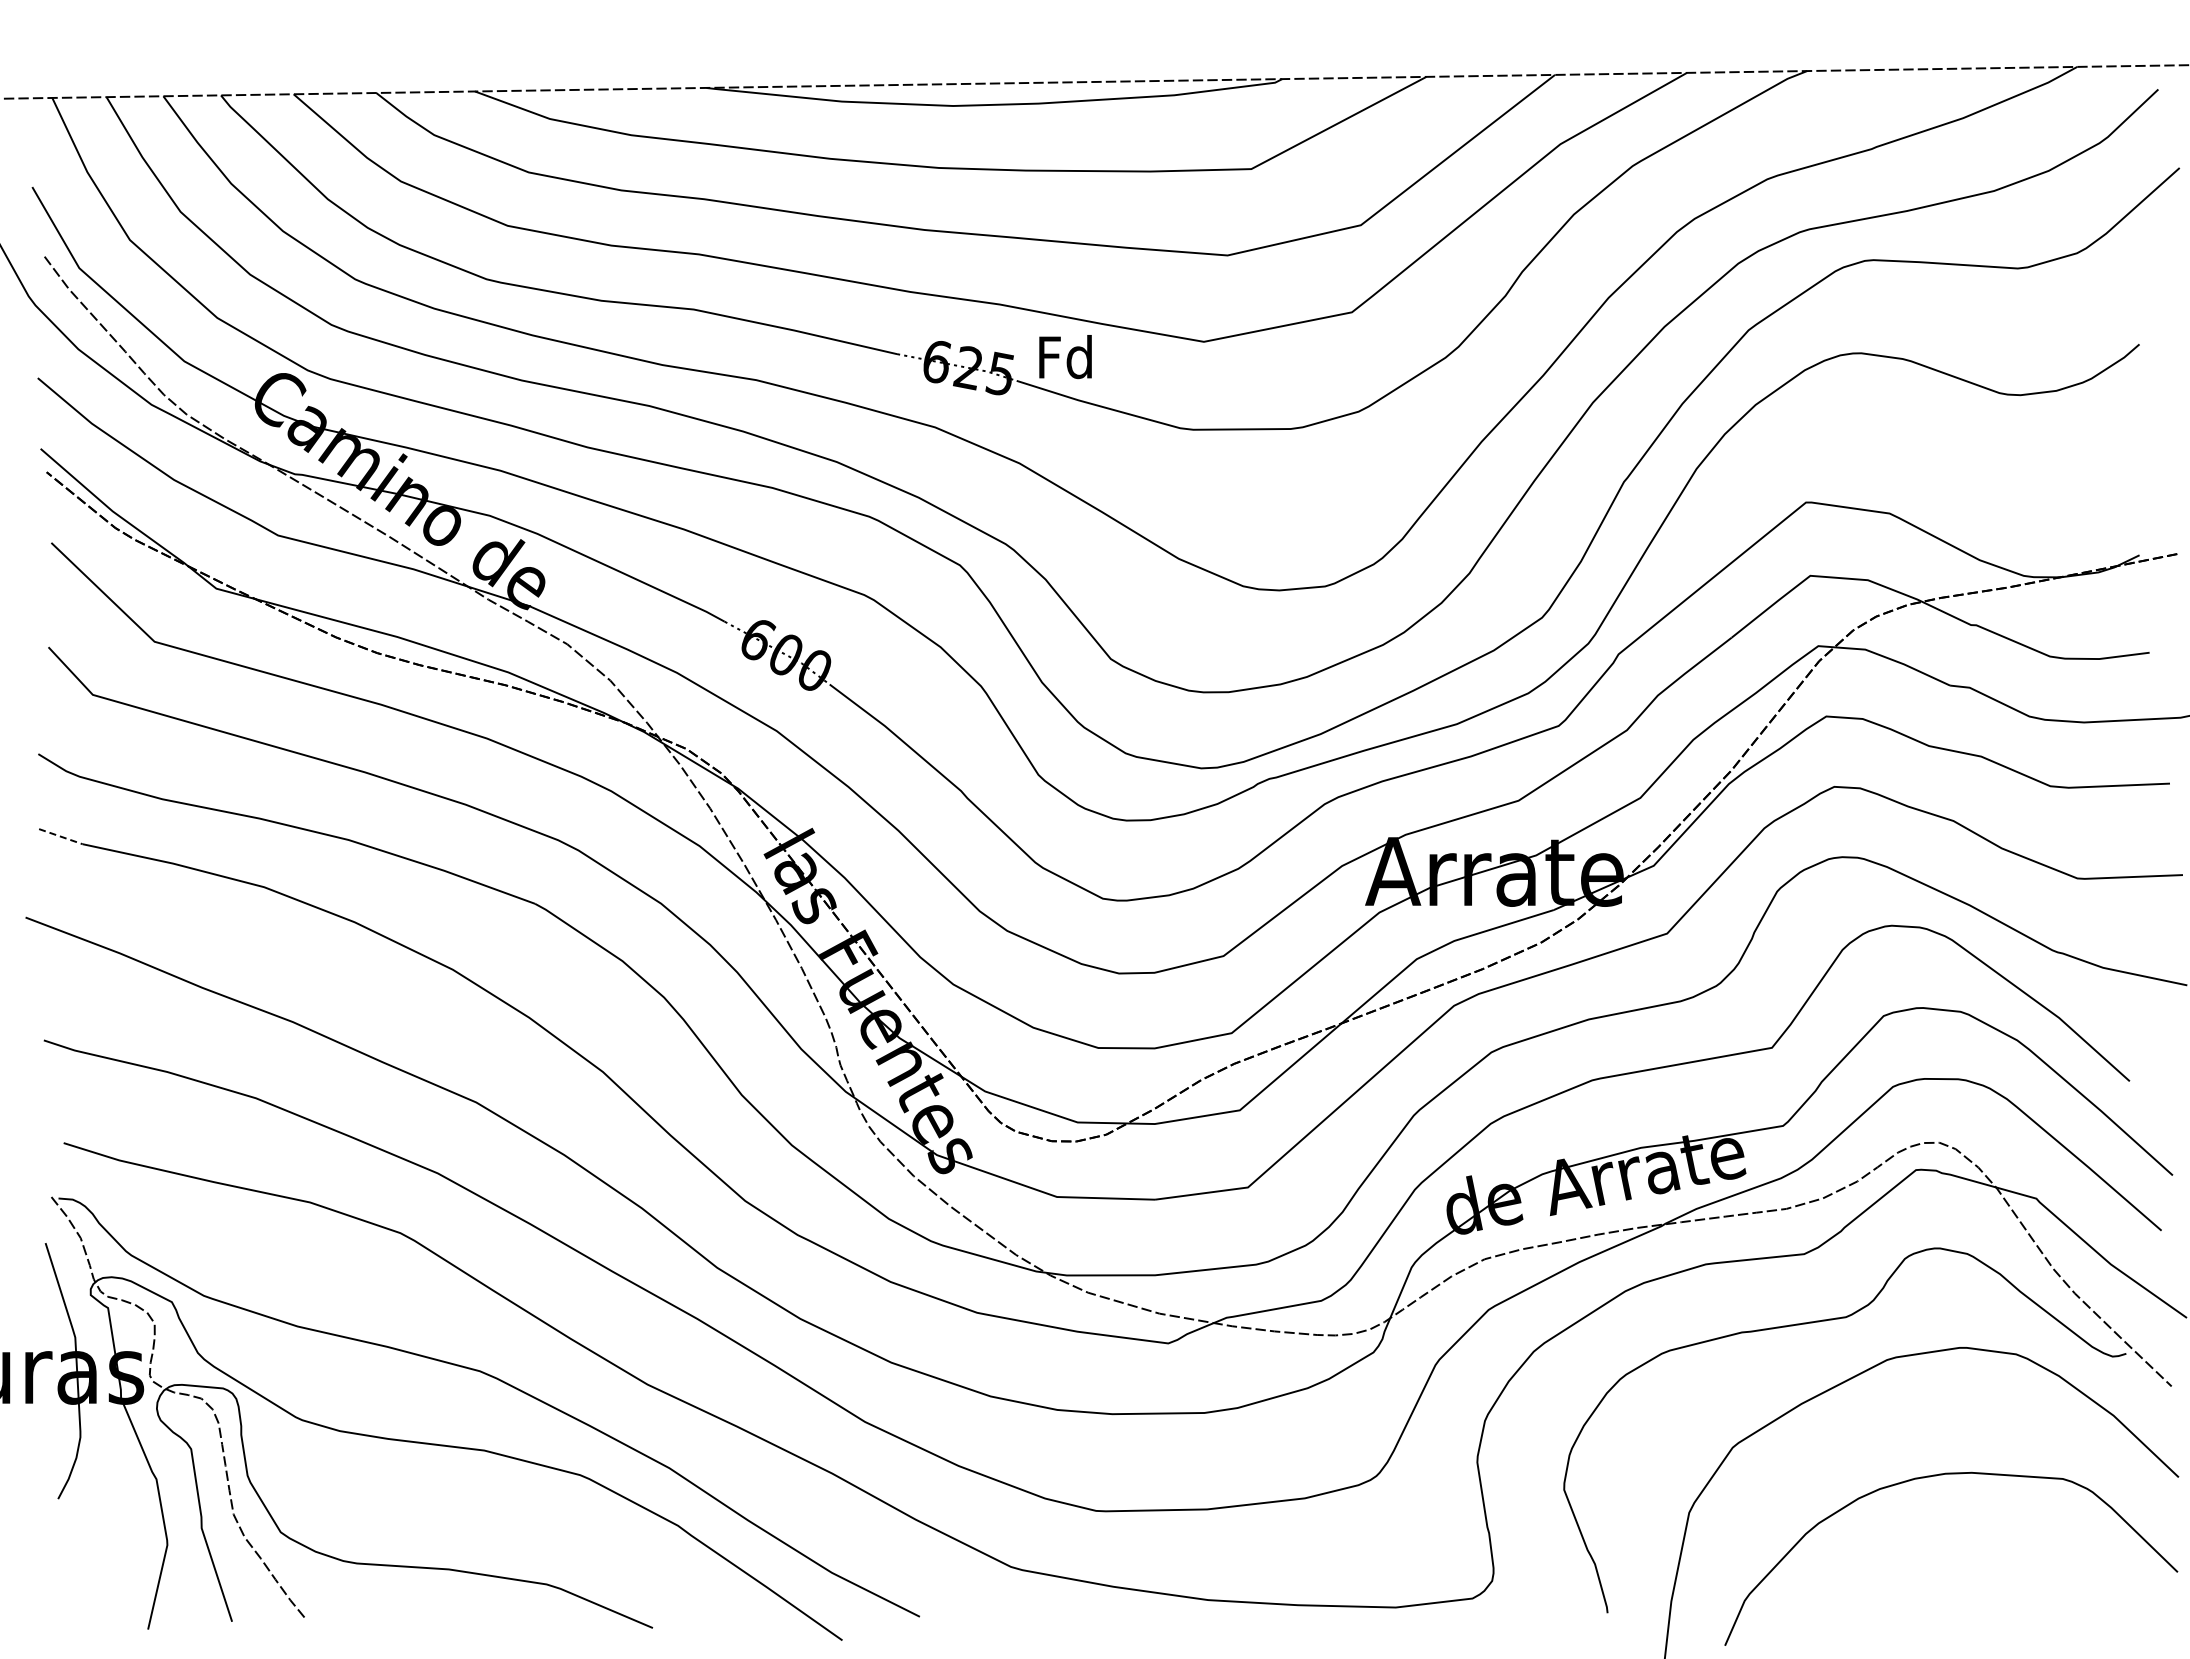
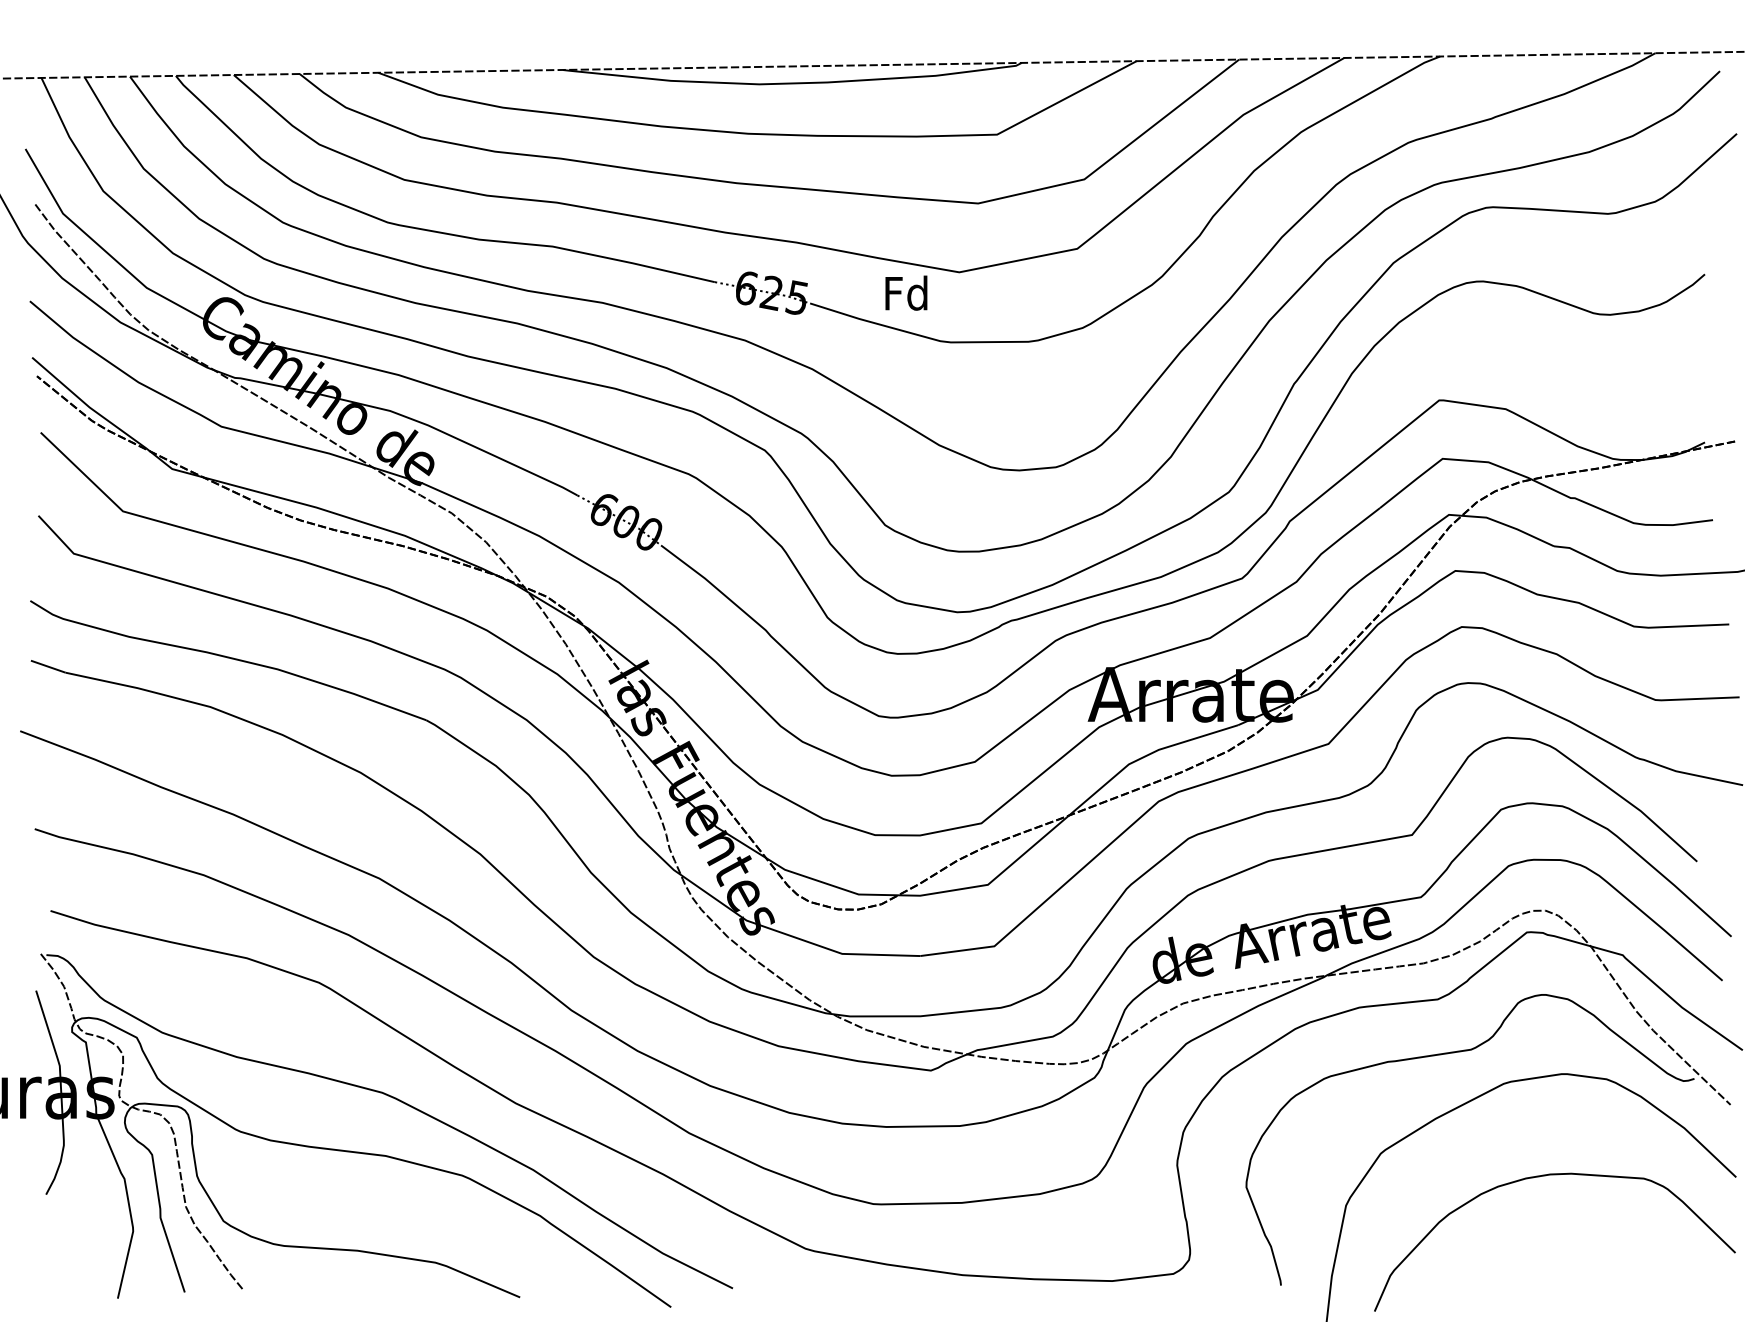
text: (1065, 357) -> (906, 293), moved
line: (60, 836) -> (48, 666), dashed -> solid

